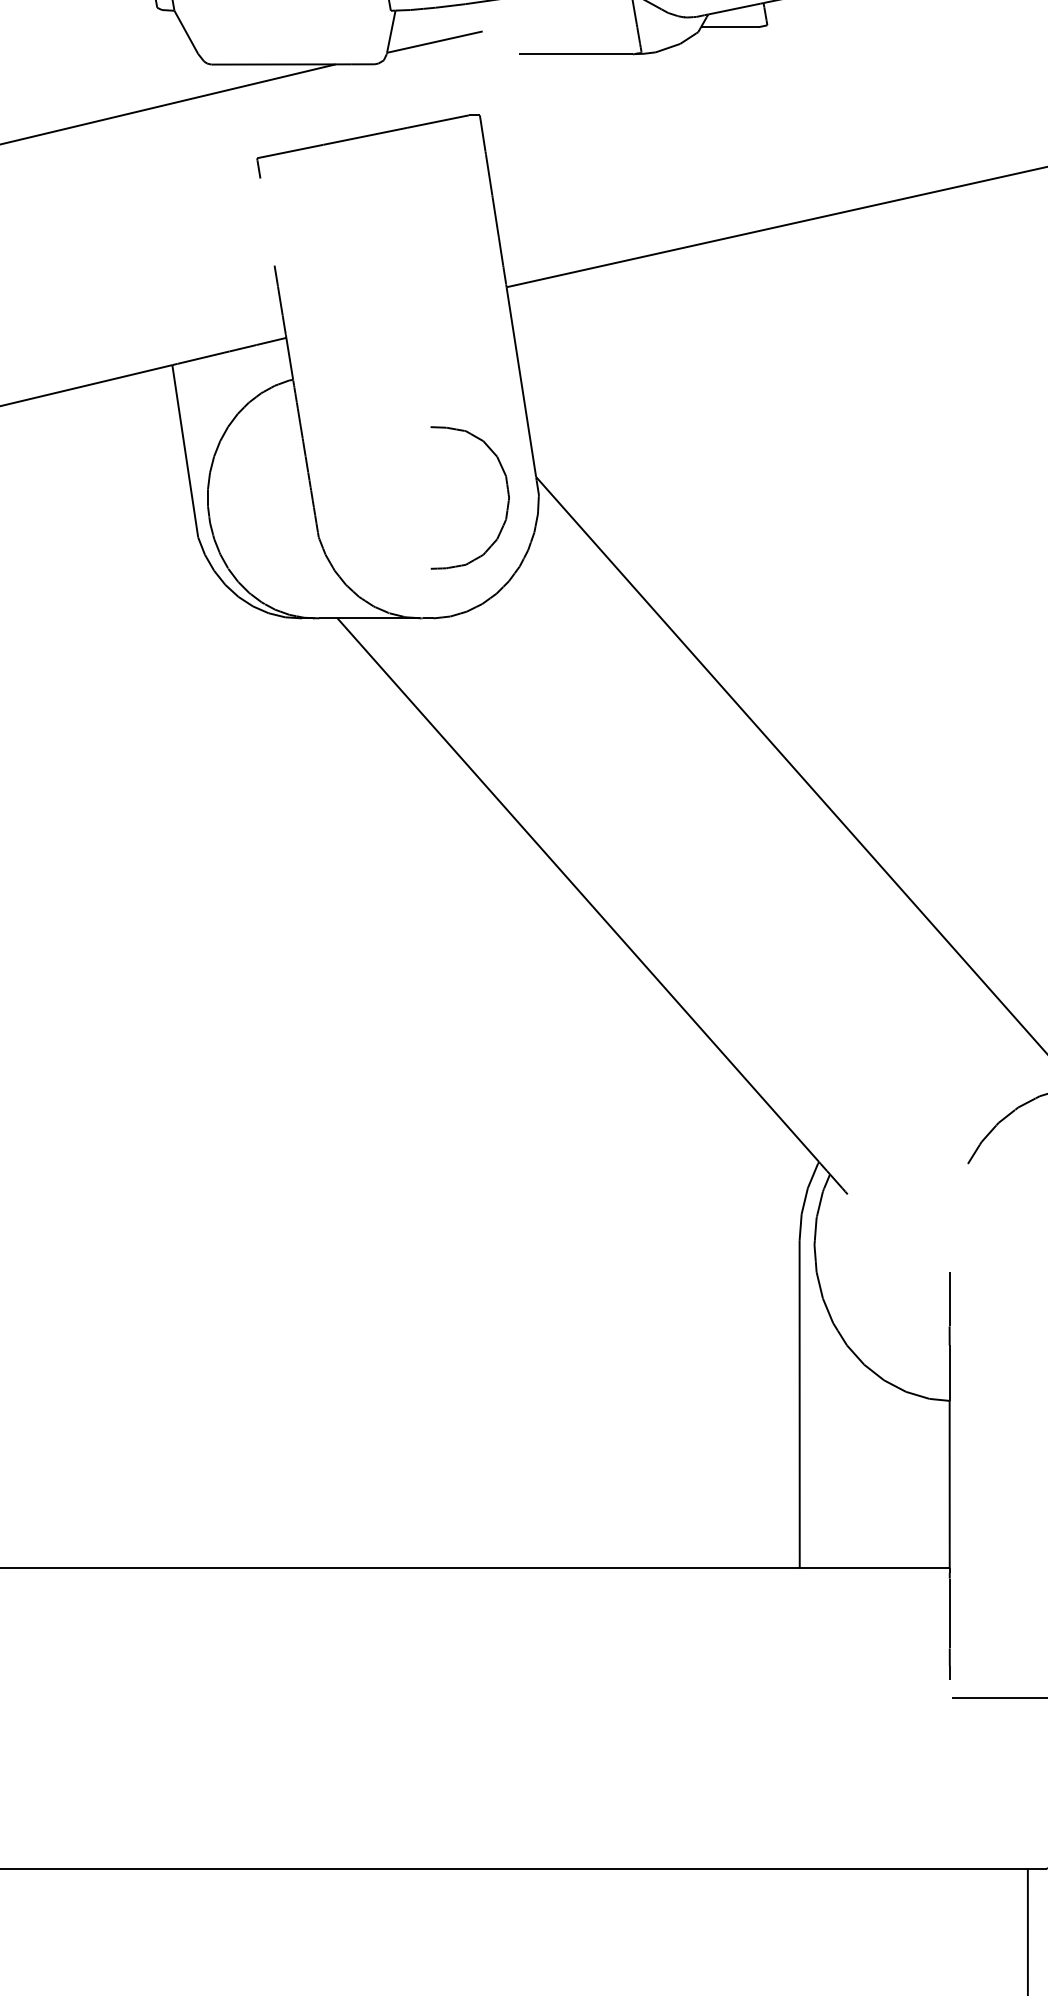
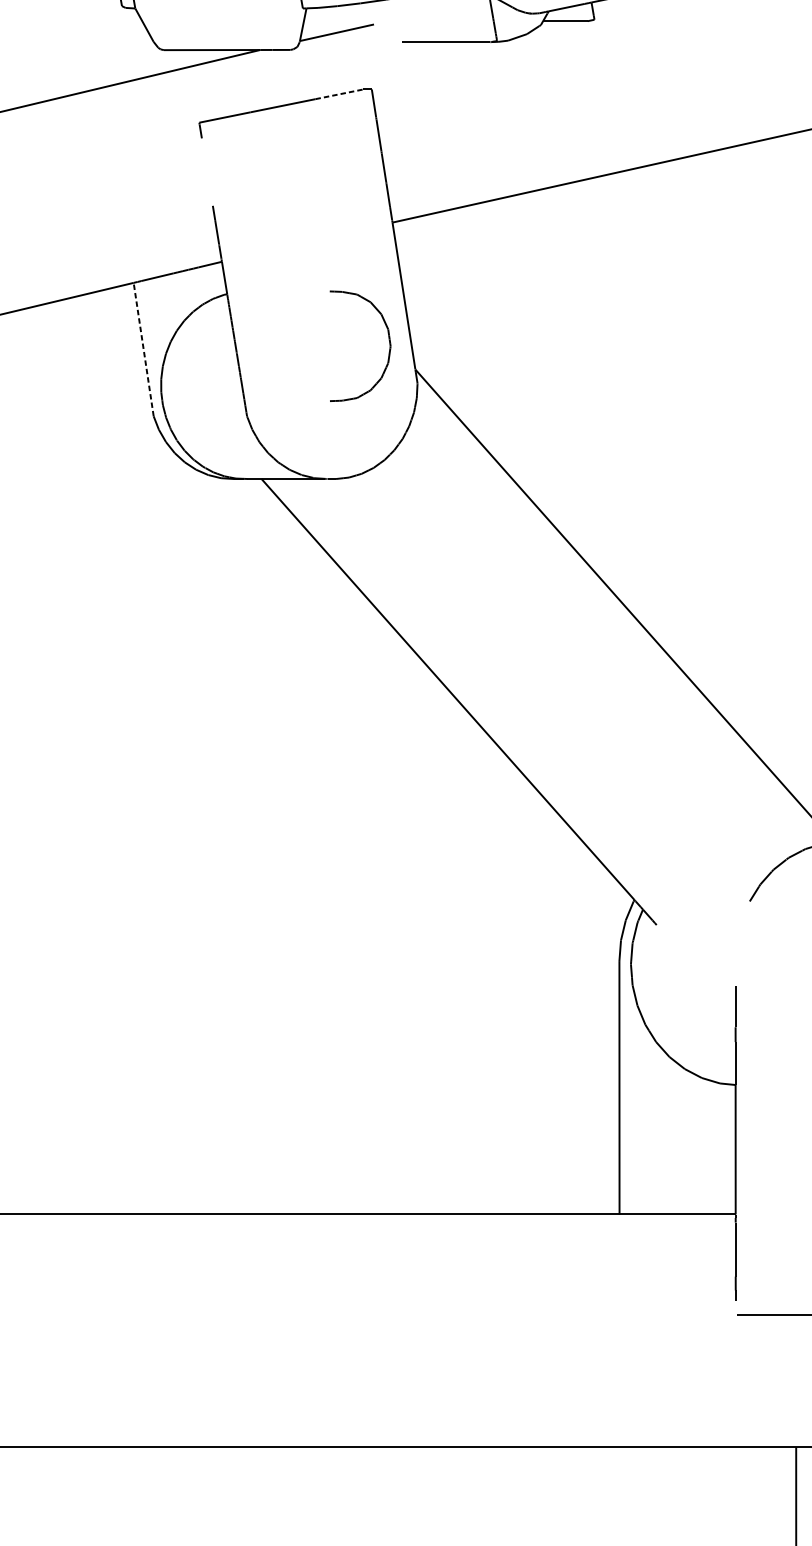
line: (438, 121) -> (339, 94), solid -> dashed
line: (185, 450) -> (143, 349), solid -> dashed
part: (507, 495) -> (389, 344), moved

